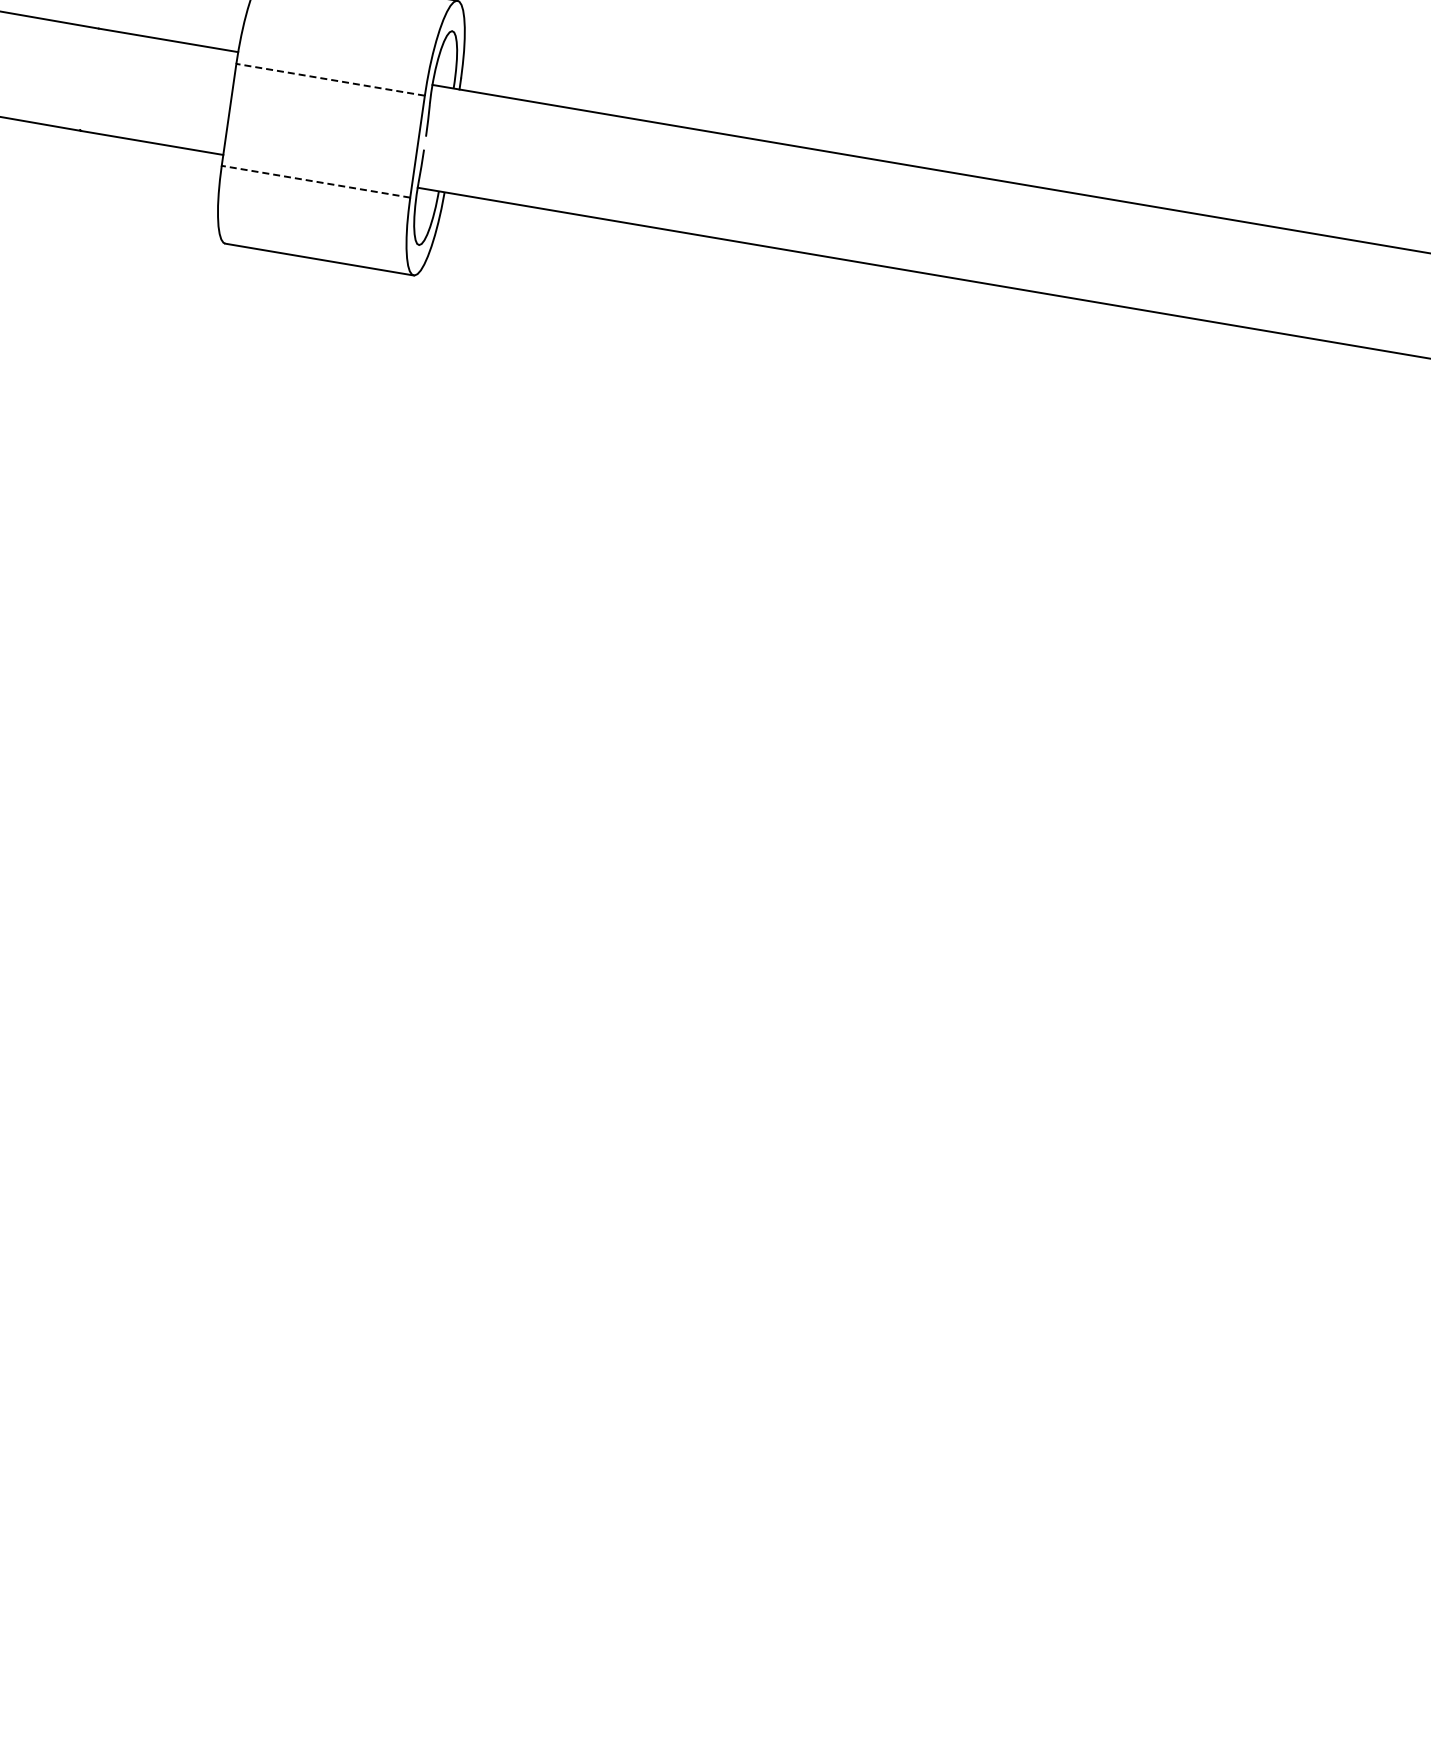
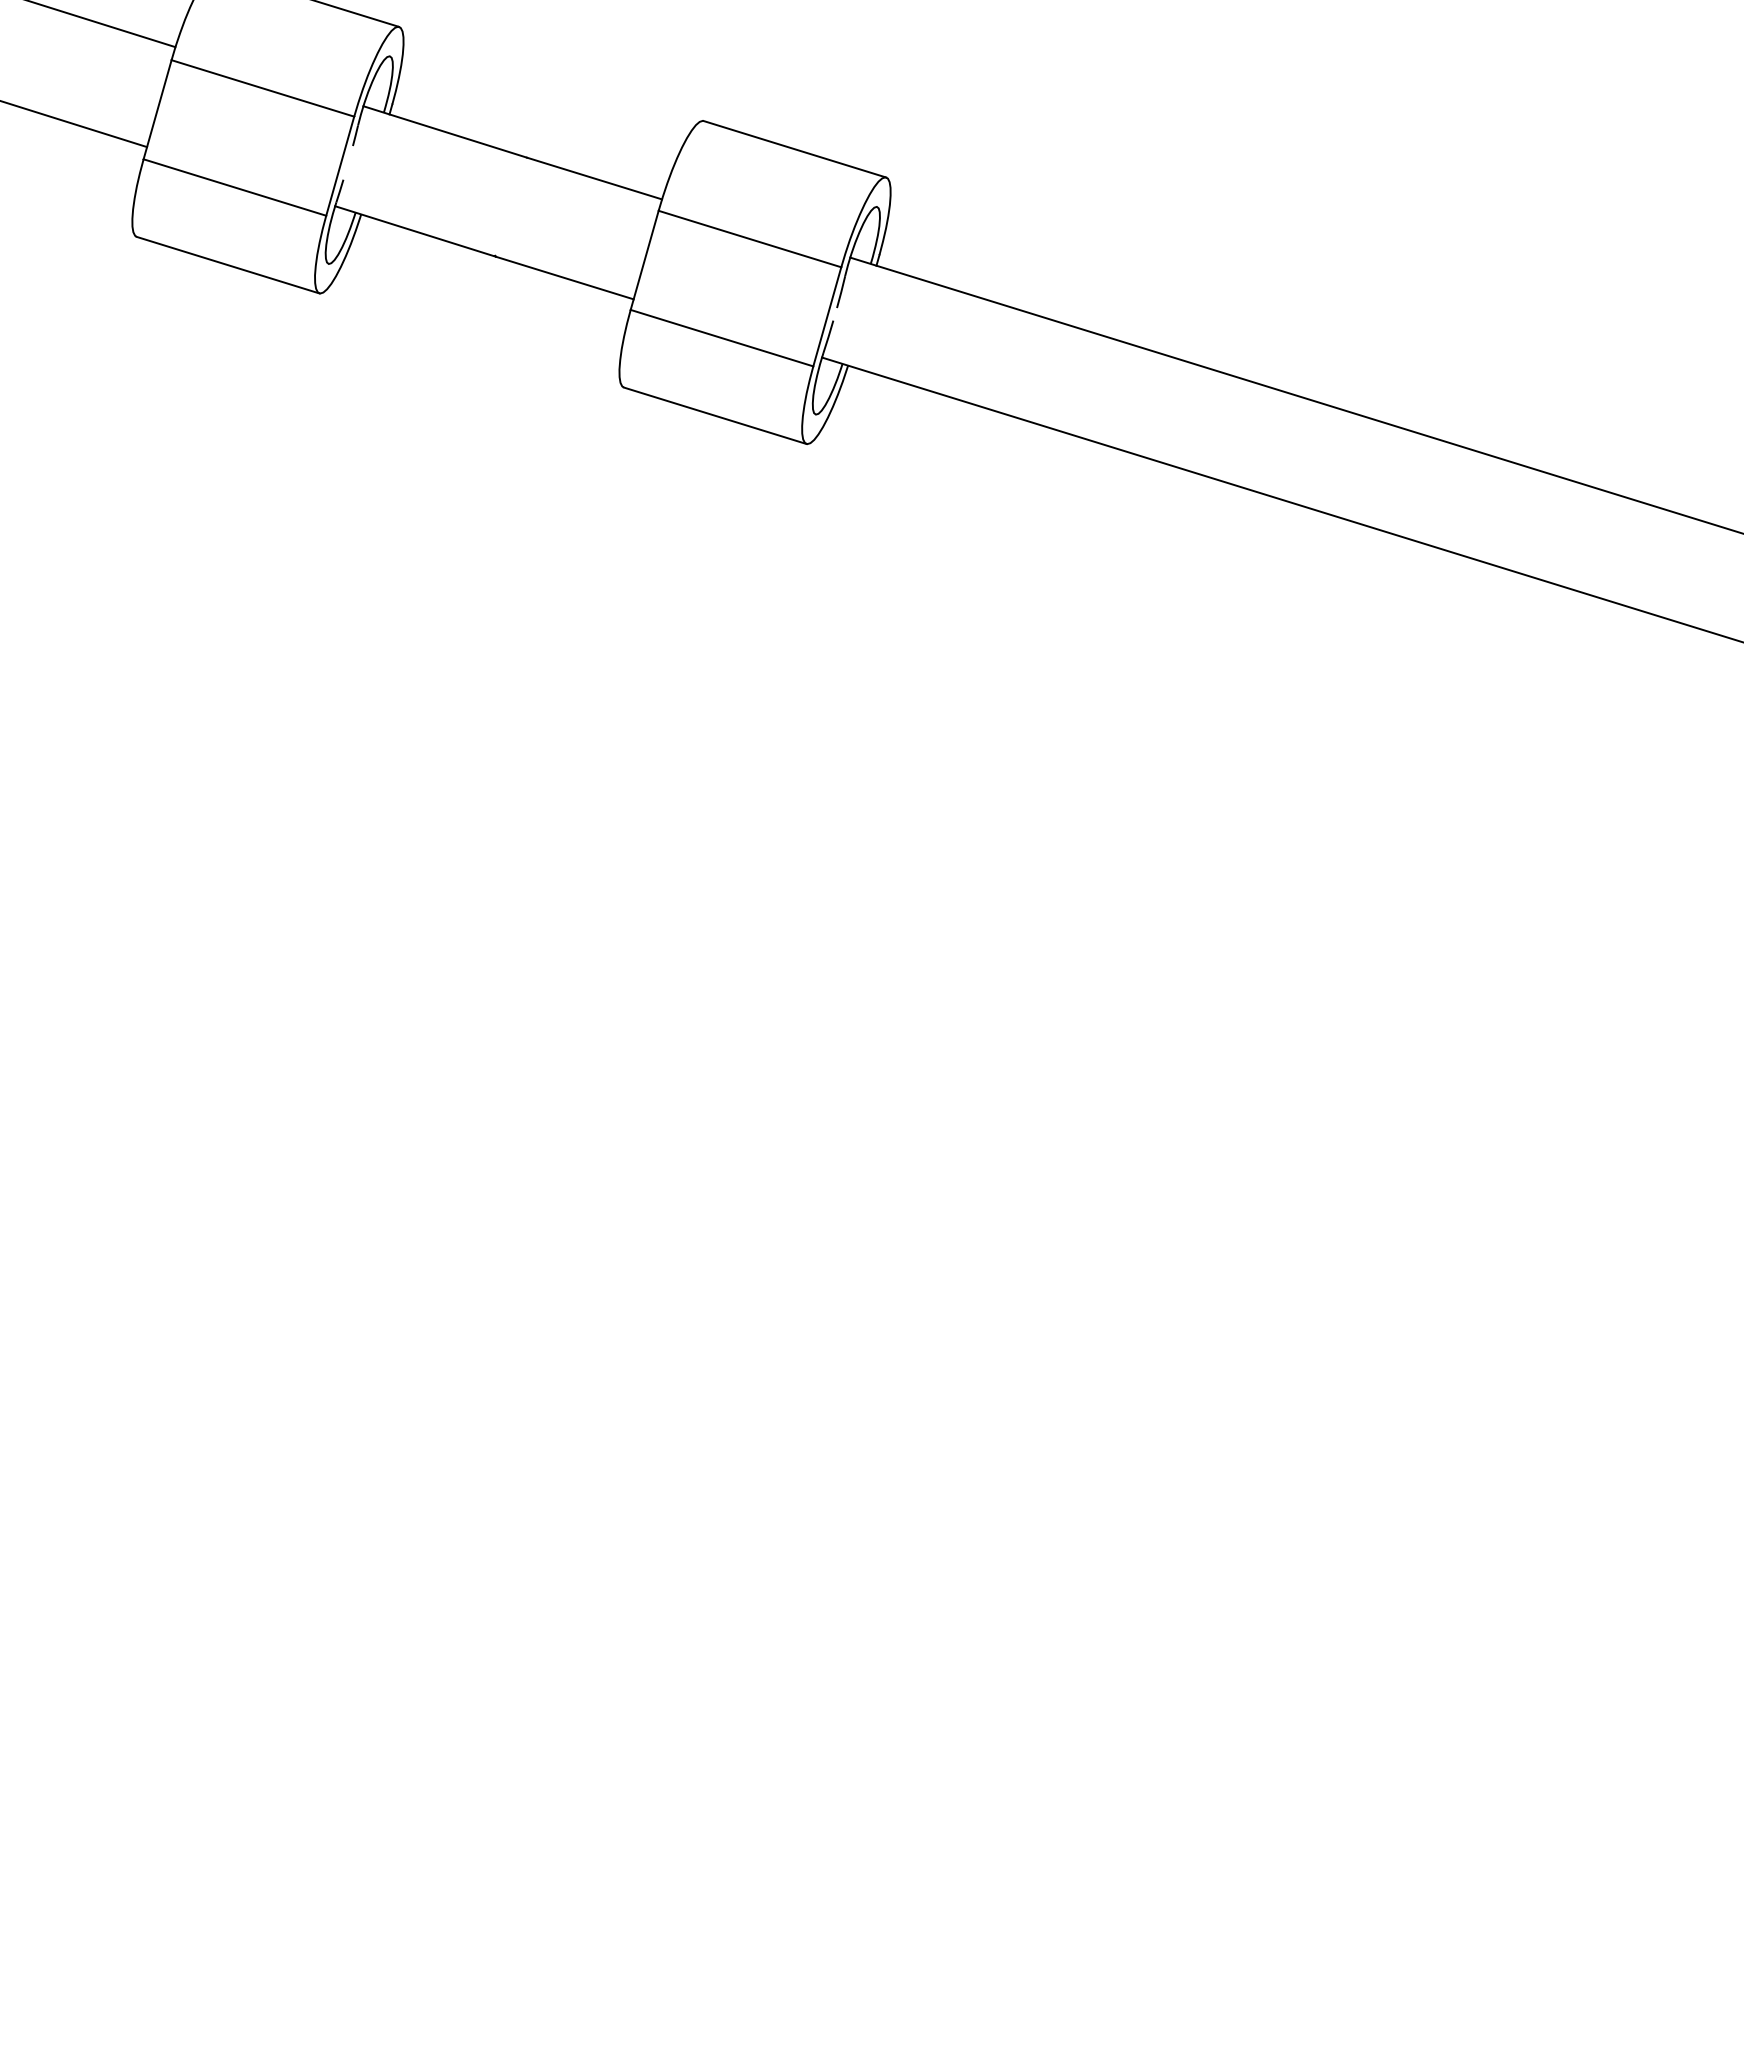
line: (330, 80) -> (749, 239), dashed -> solid
line: (316, 182) -> (722, 338), dashed -> solid

